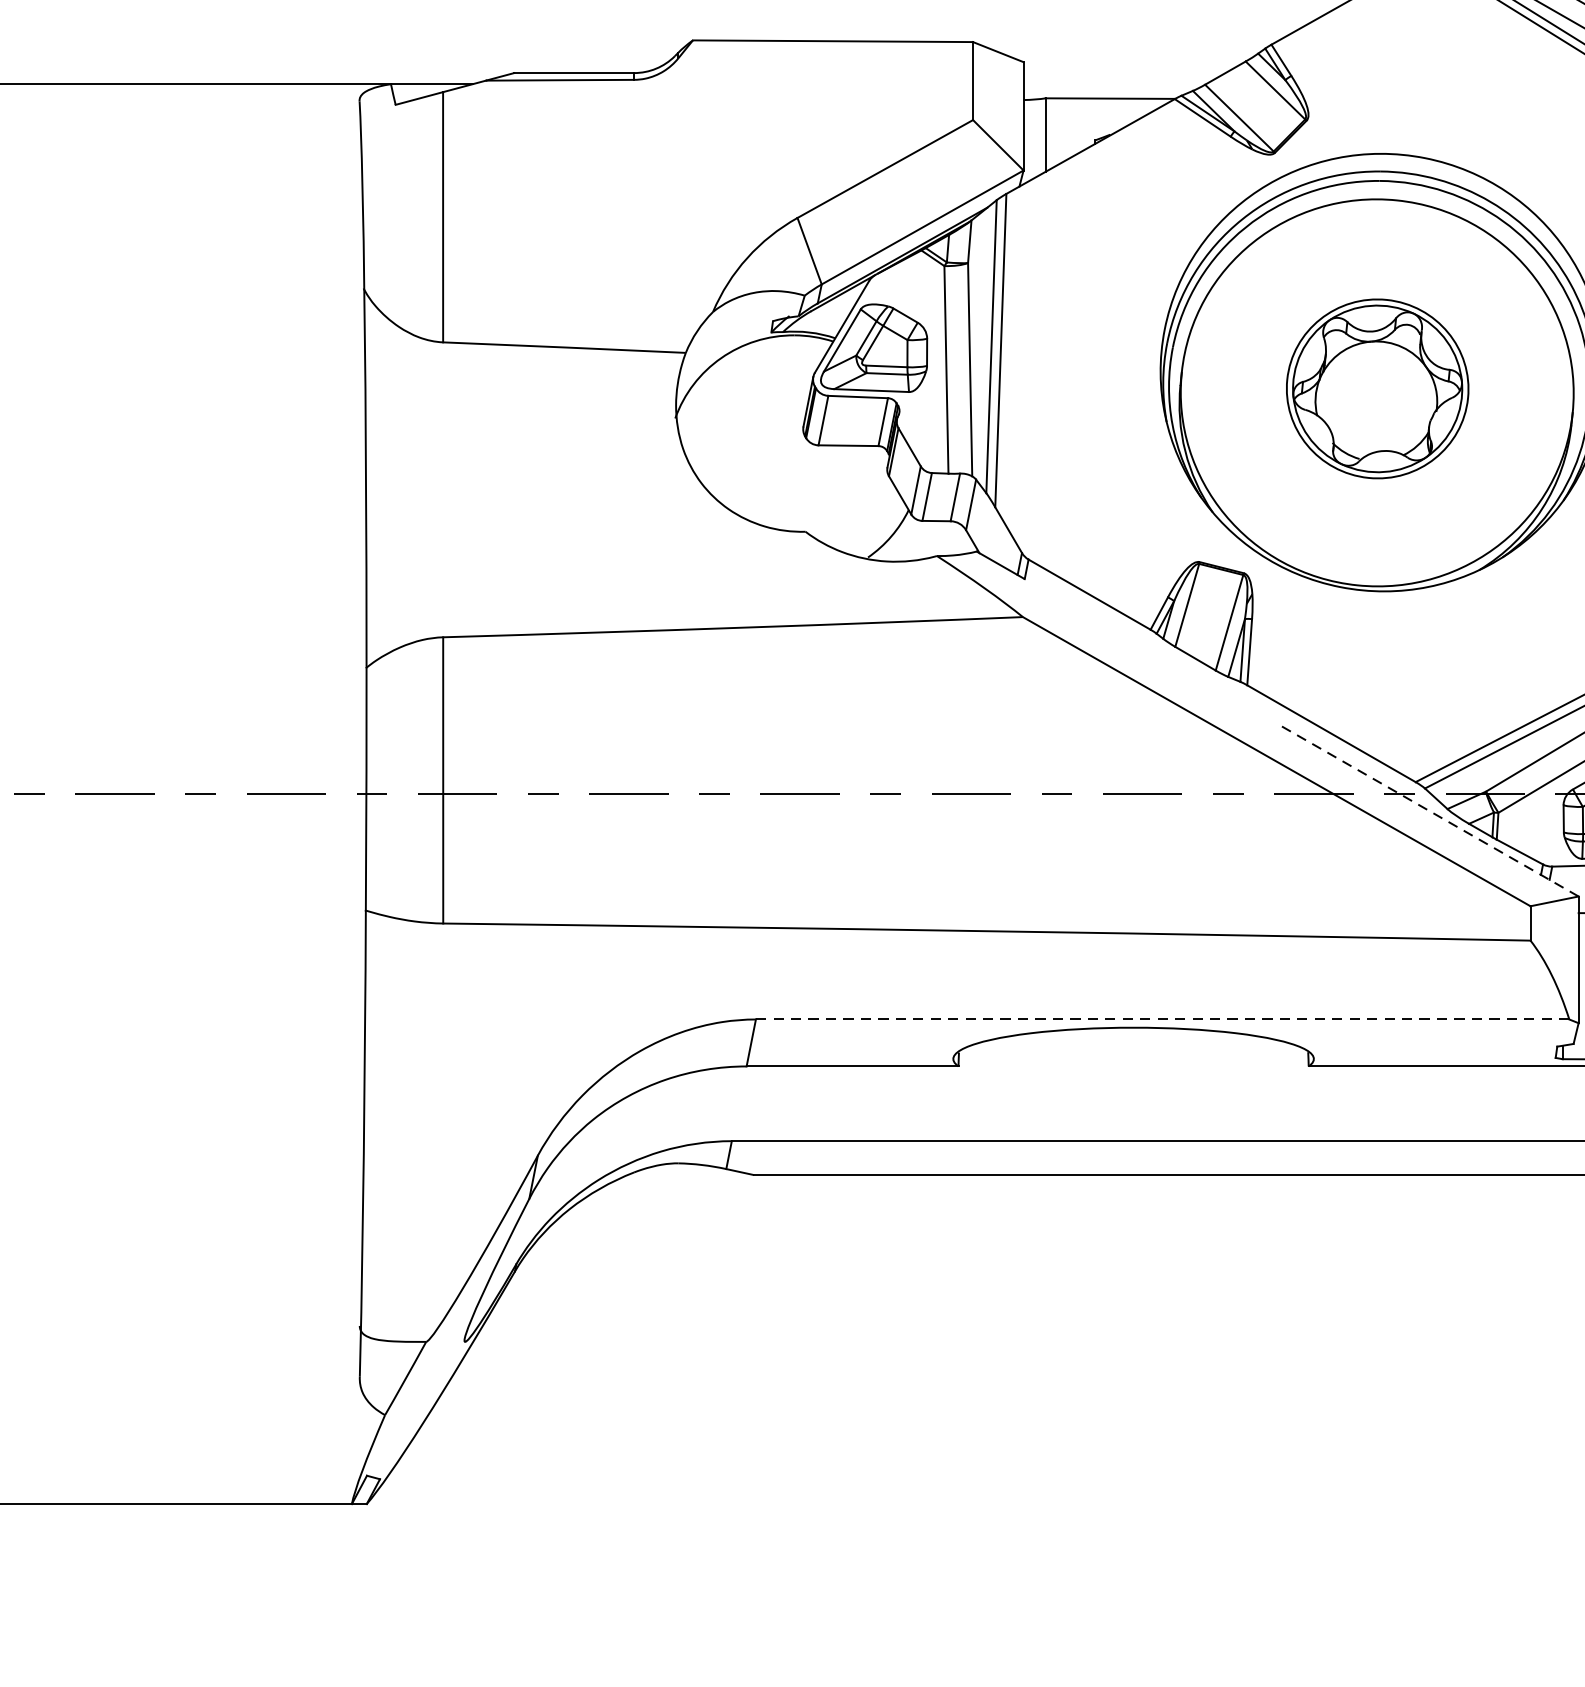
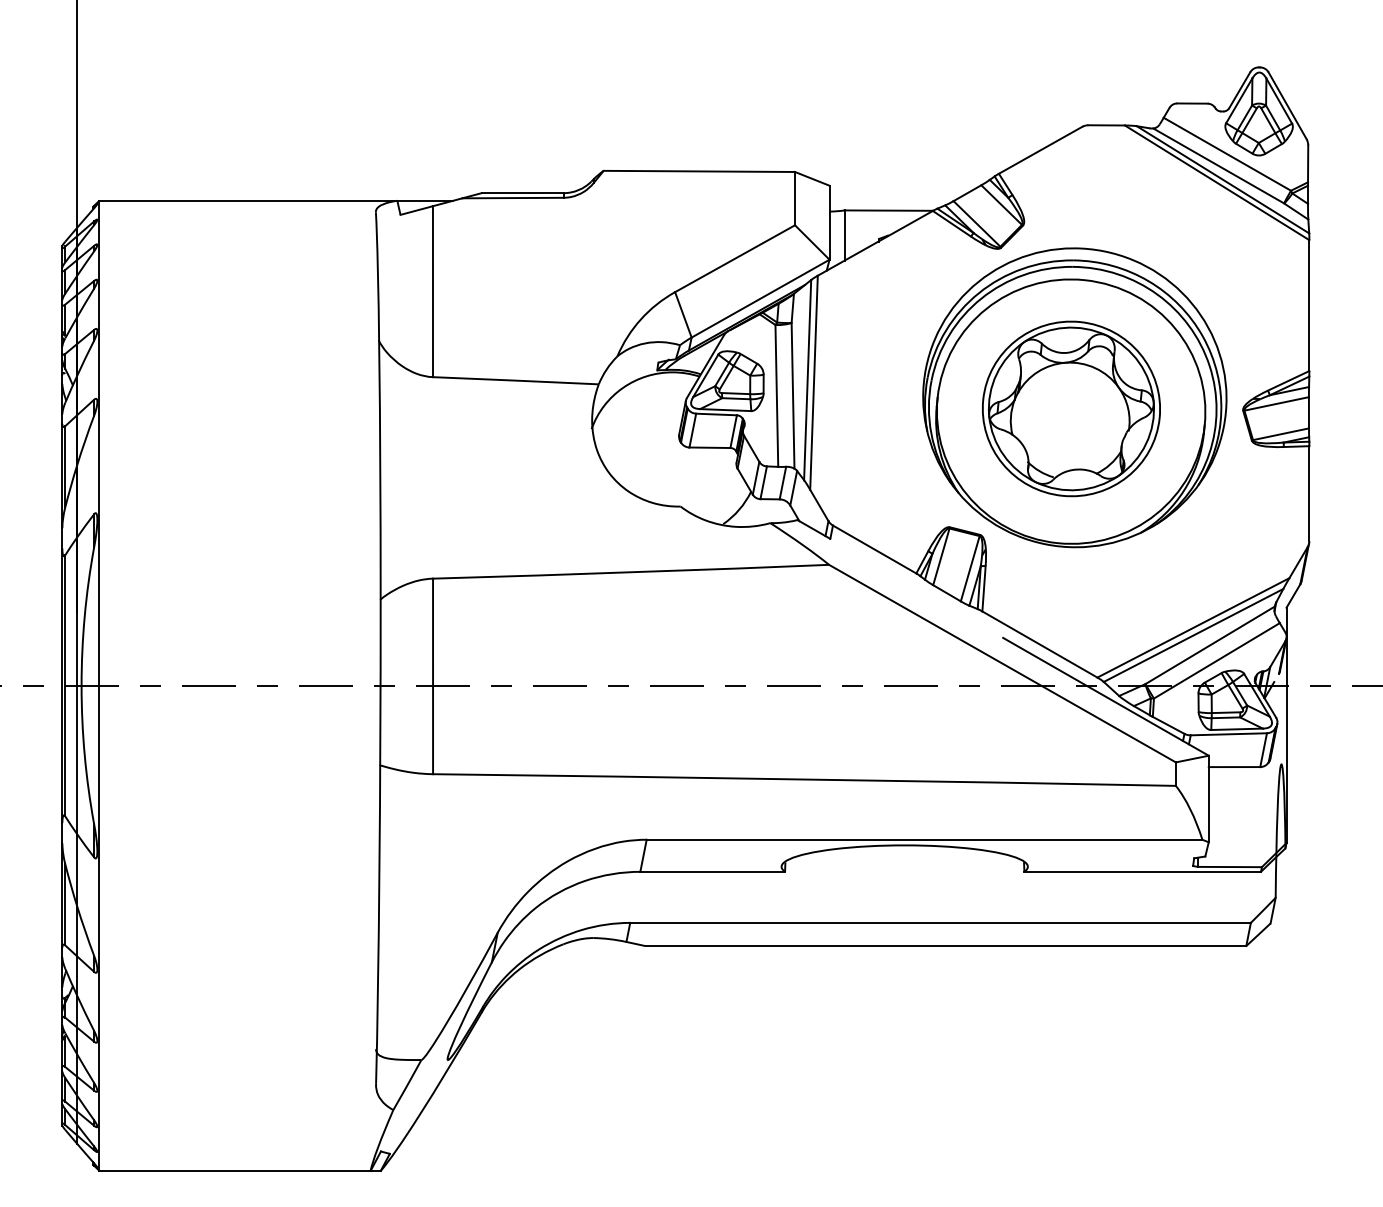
part: (1377, 388) -> (1071, 408), size x1.43
line: (1427, 809) -> (1105, 696), dashed -> solid
line: (1162, 1019) -> (924, 839), dashed -> solid

